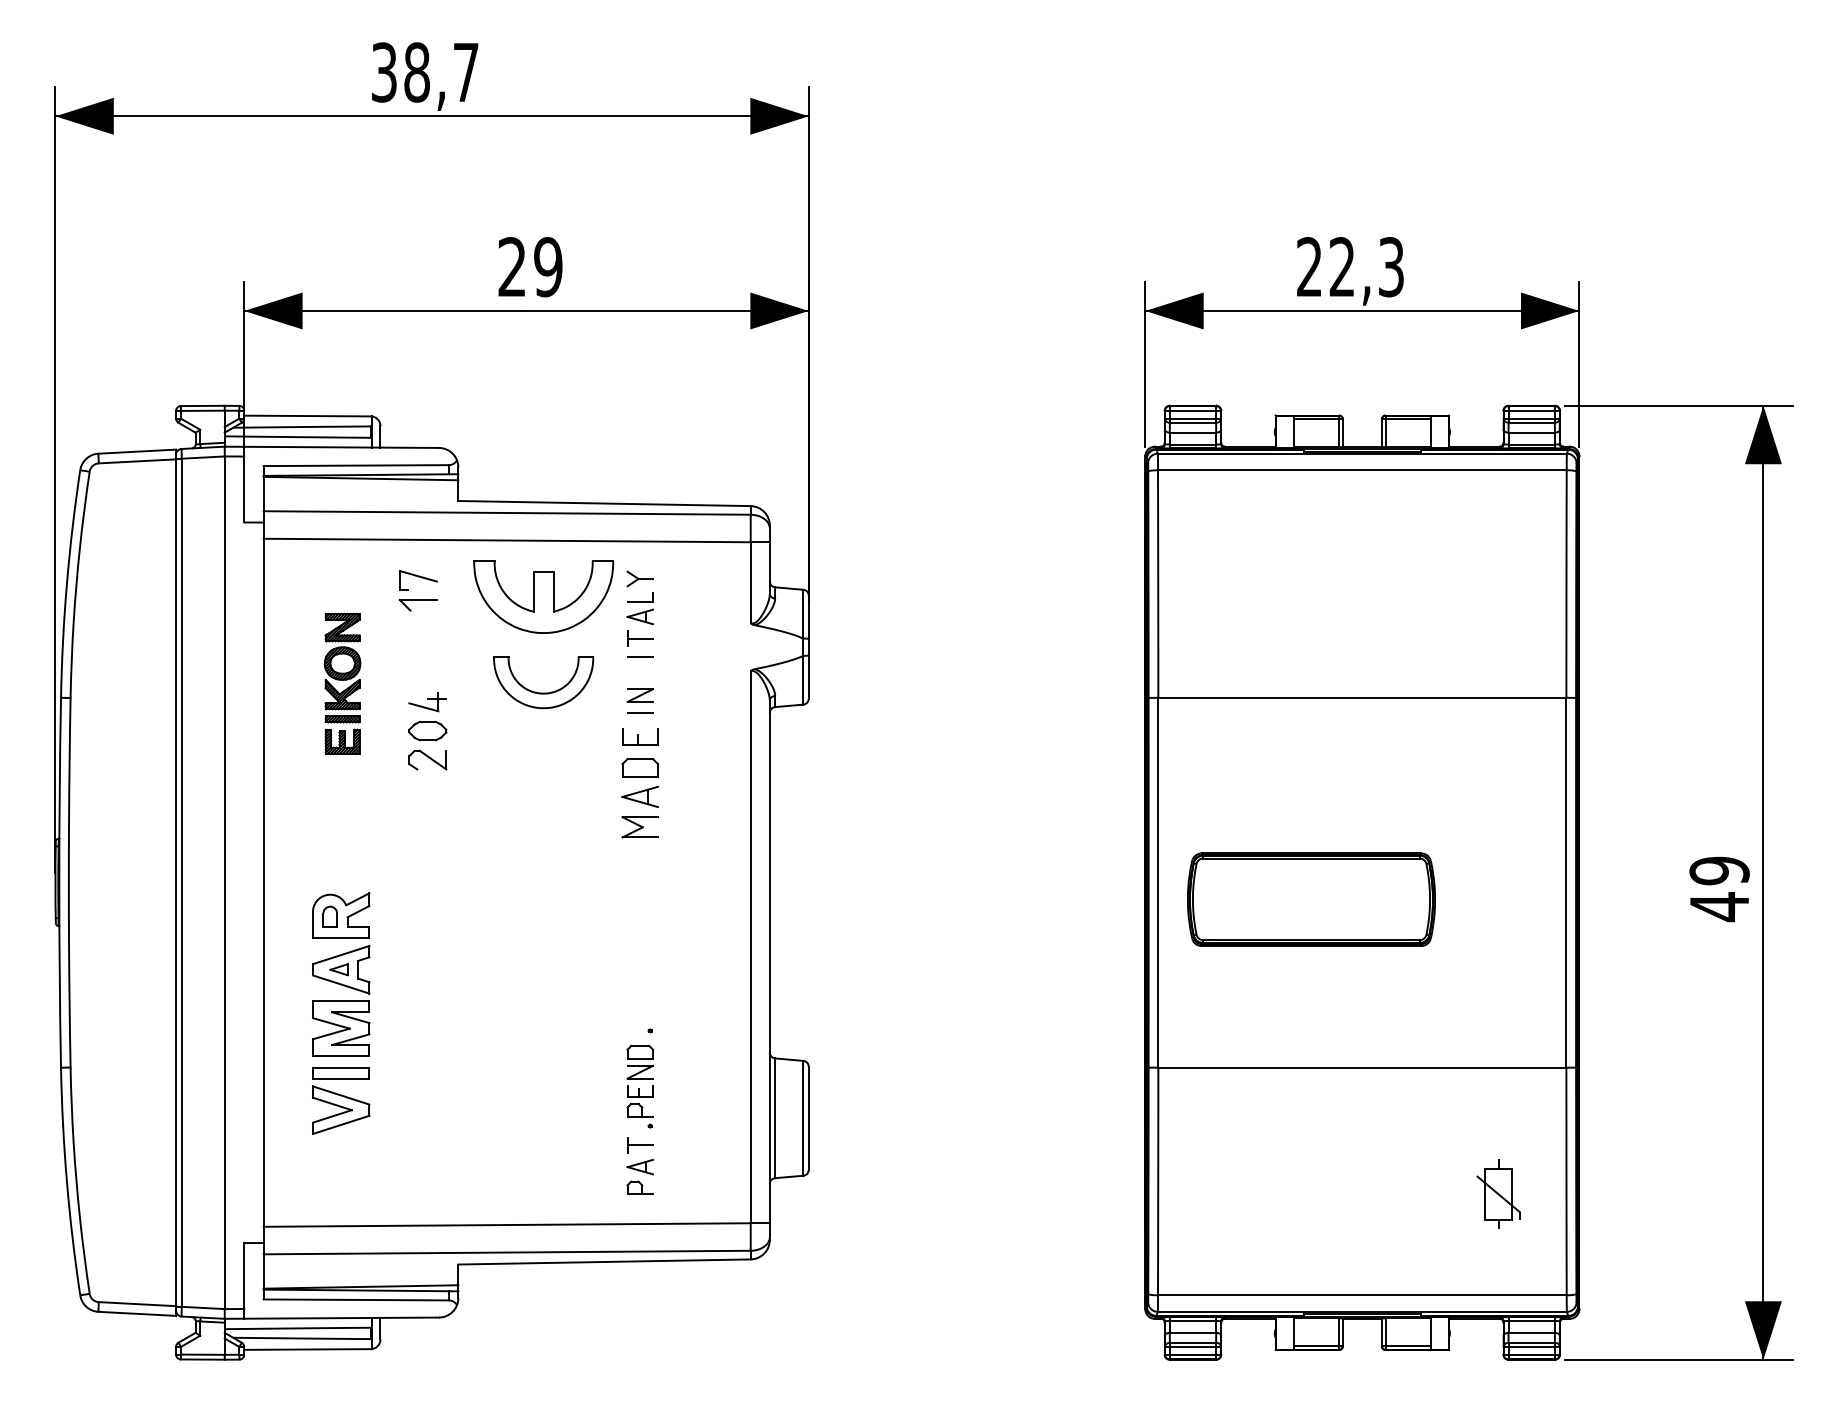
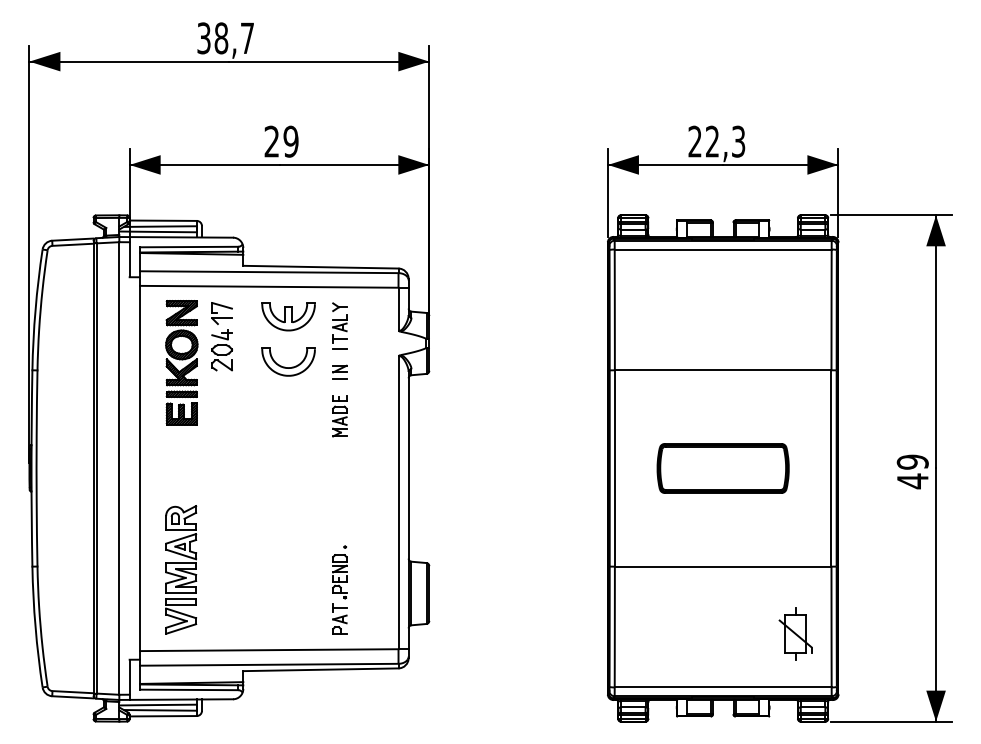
part: (543, 596) -> (288, 316), size x0.71
part: (341, 683) -> (181, 362), size x1.67
part: (426, 732) -> (221, 350), moved
part: (639, 784) -> (339, 416), size x0.71
part: (1310, 899) -> (722, 468), moved
part: (341, 1012) -> (181, 569), moved
part: (1498, 1193) -> (795, 633), size x1.43

